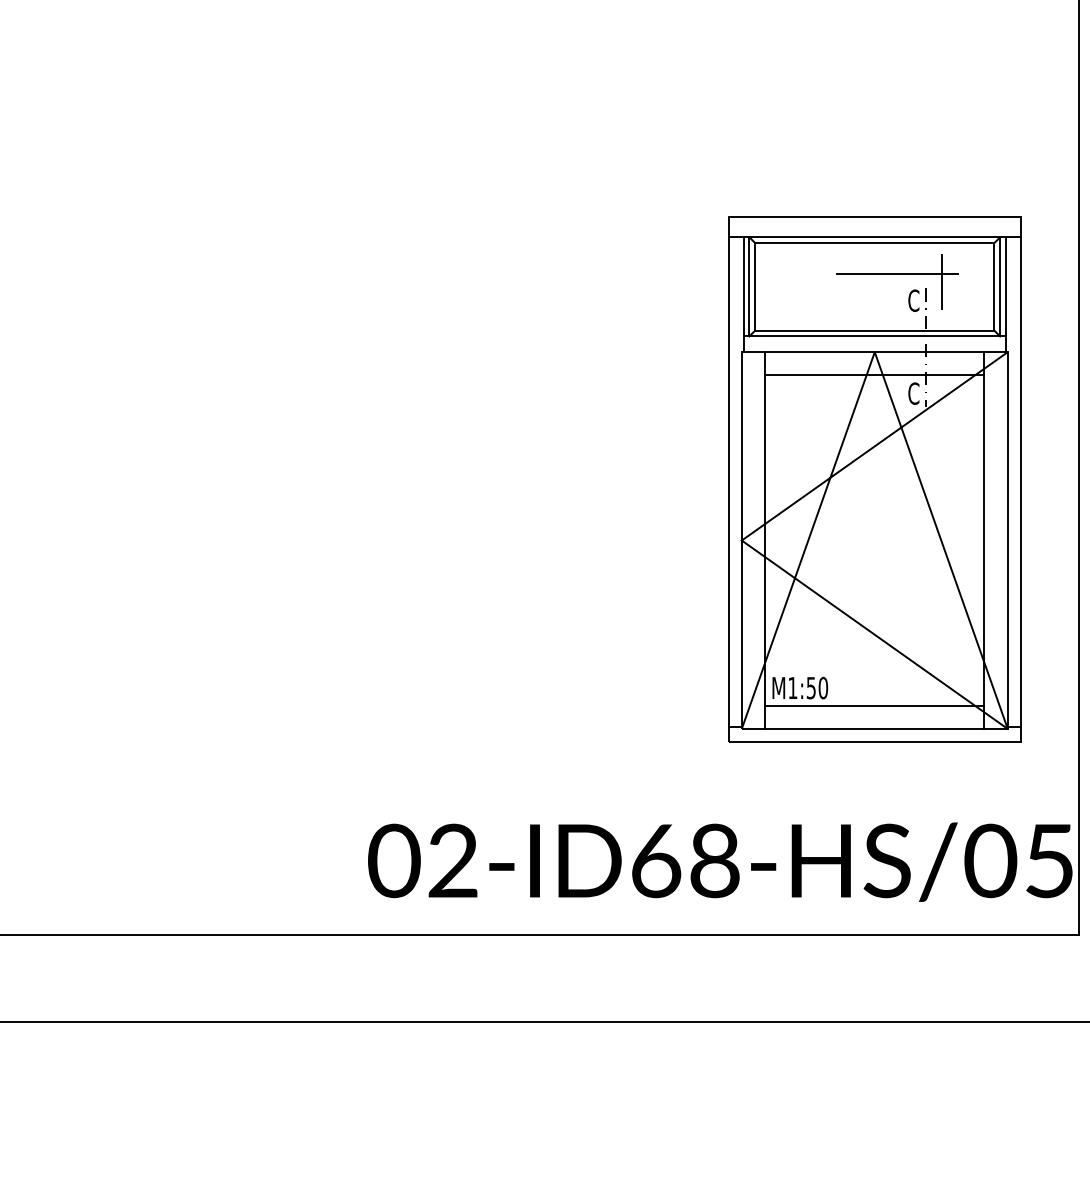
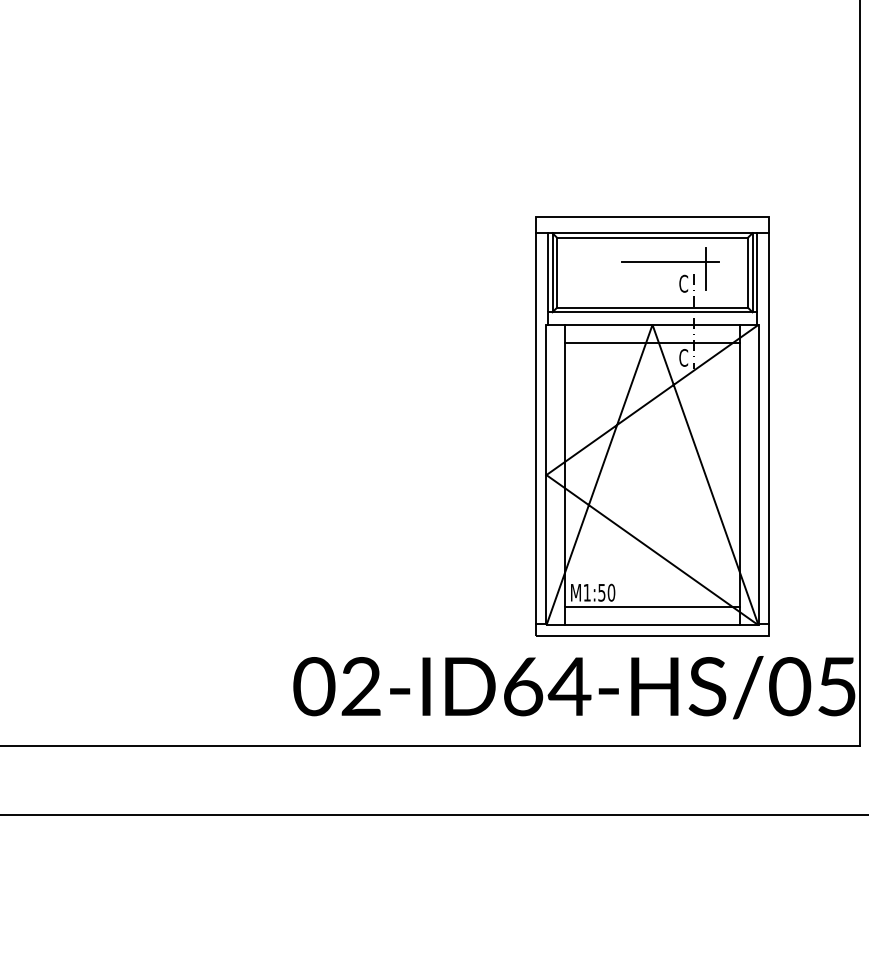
part: (874, 479) -> (652, 426), moved
text: (714, 860) -> (569, 686), 02-ID68-HS/05 -> 02-ID64-HS/05

